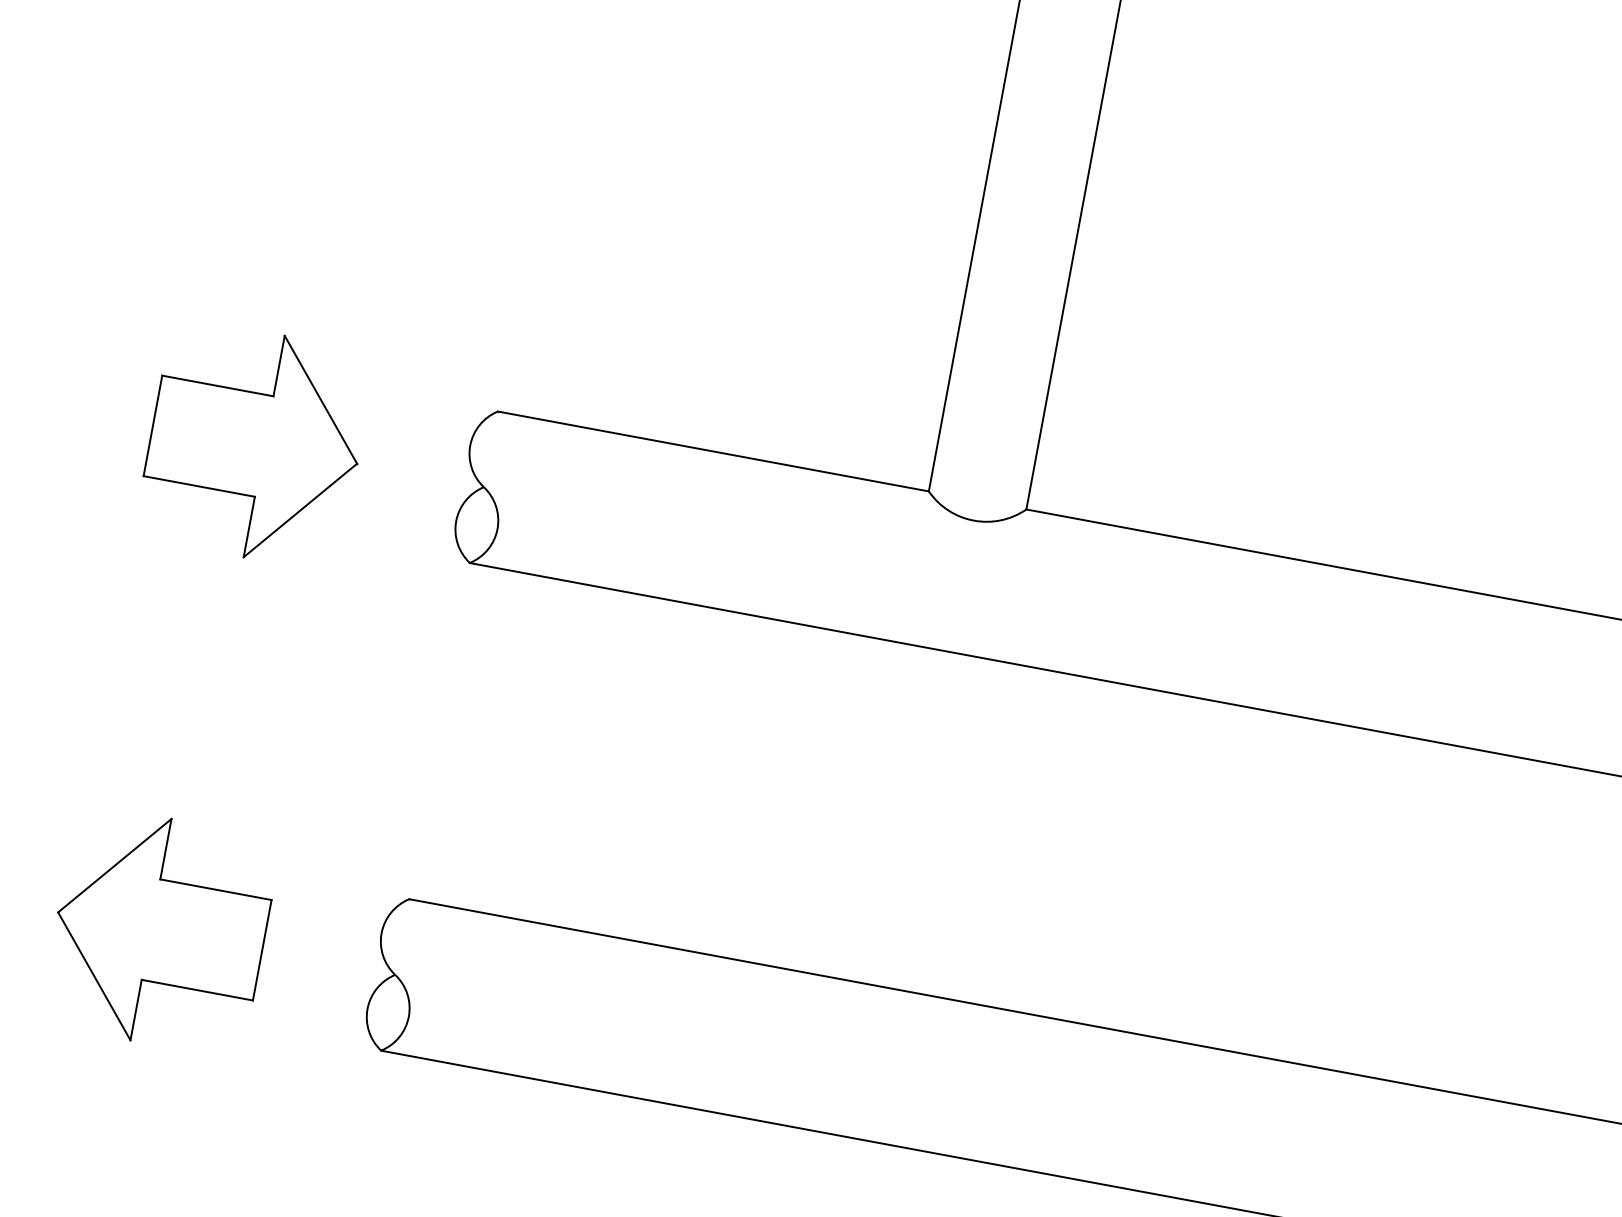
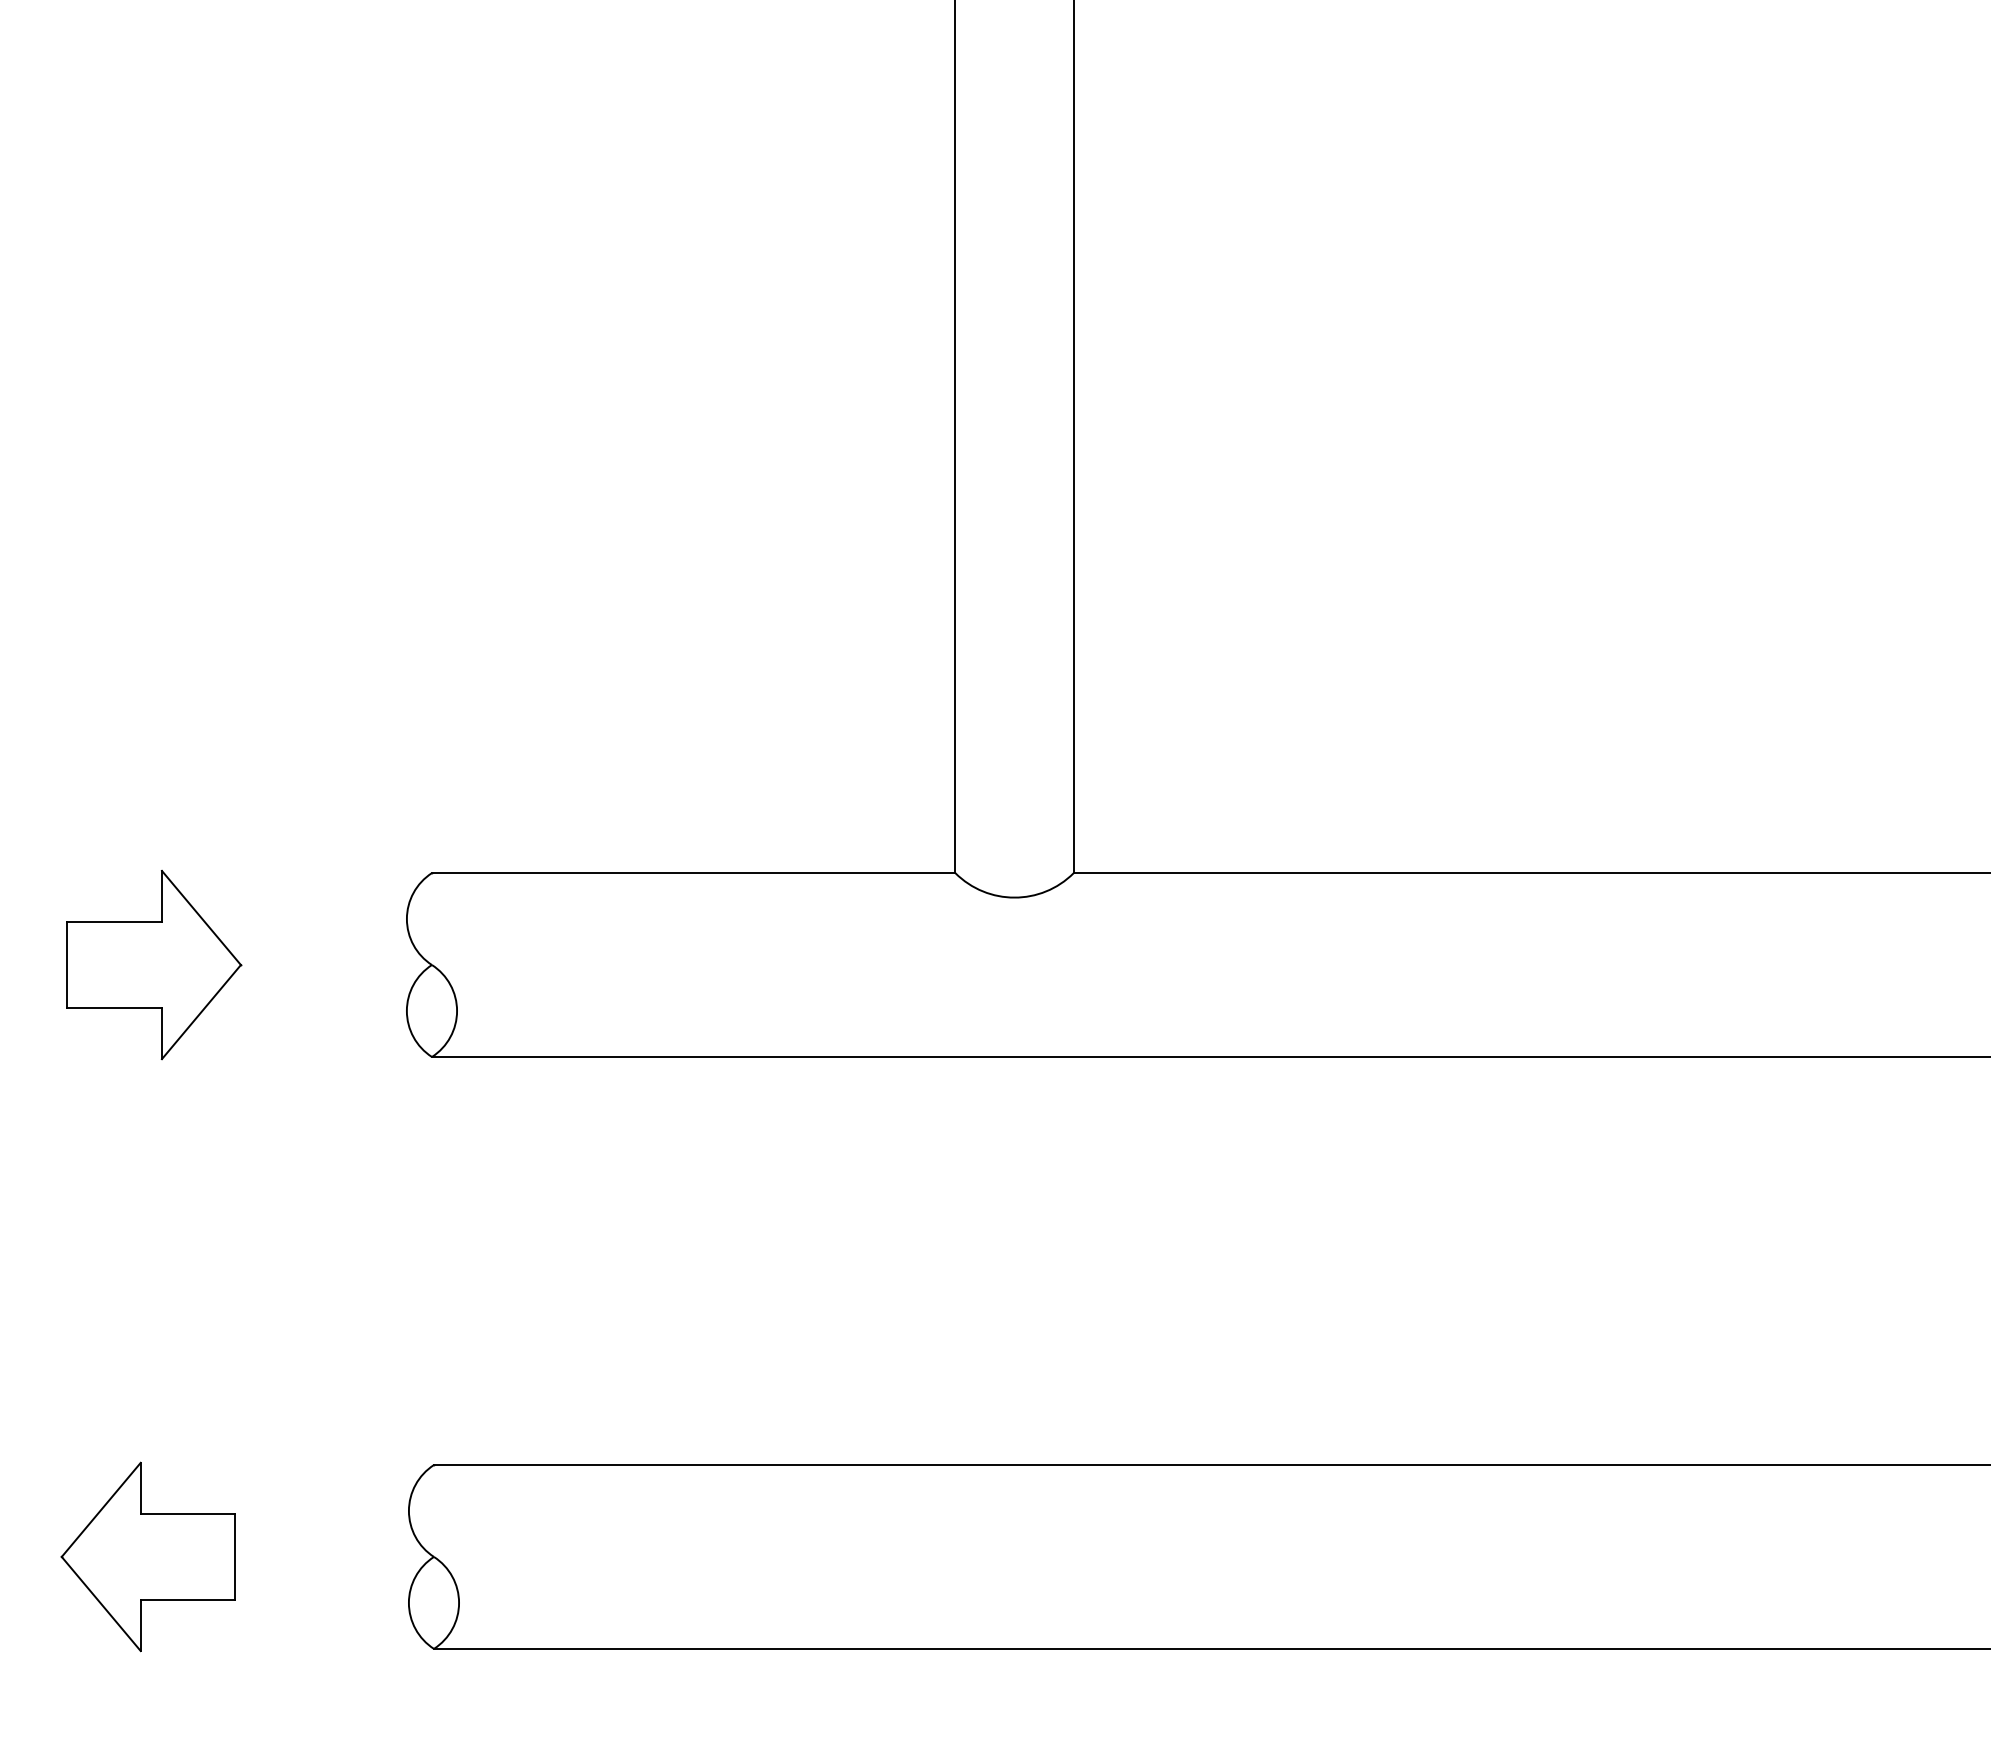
part: (255, 444) -> (154, 964), size x0.7
part: (160, 930) -> (148, 1556), size x0.7

